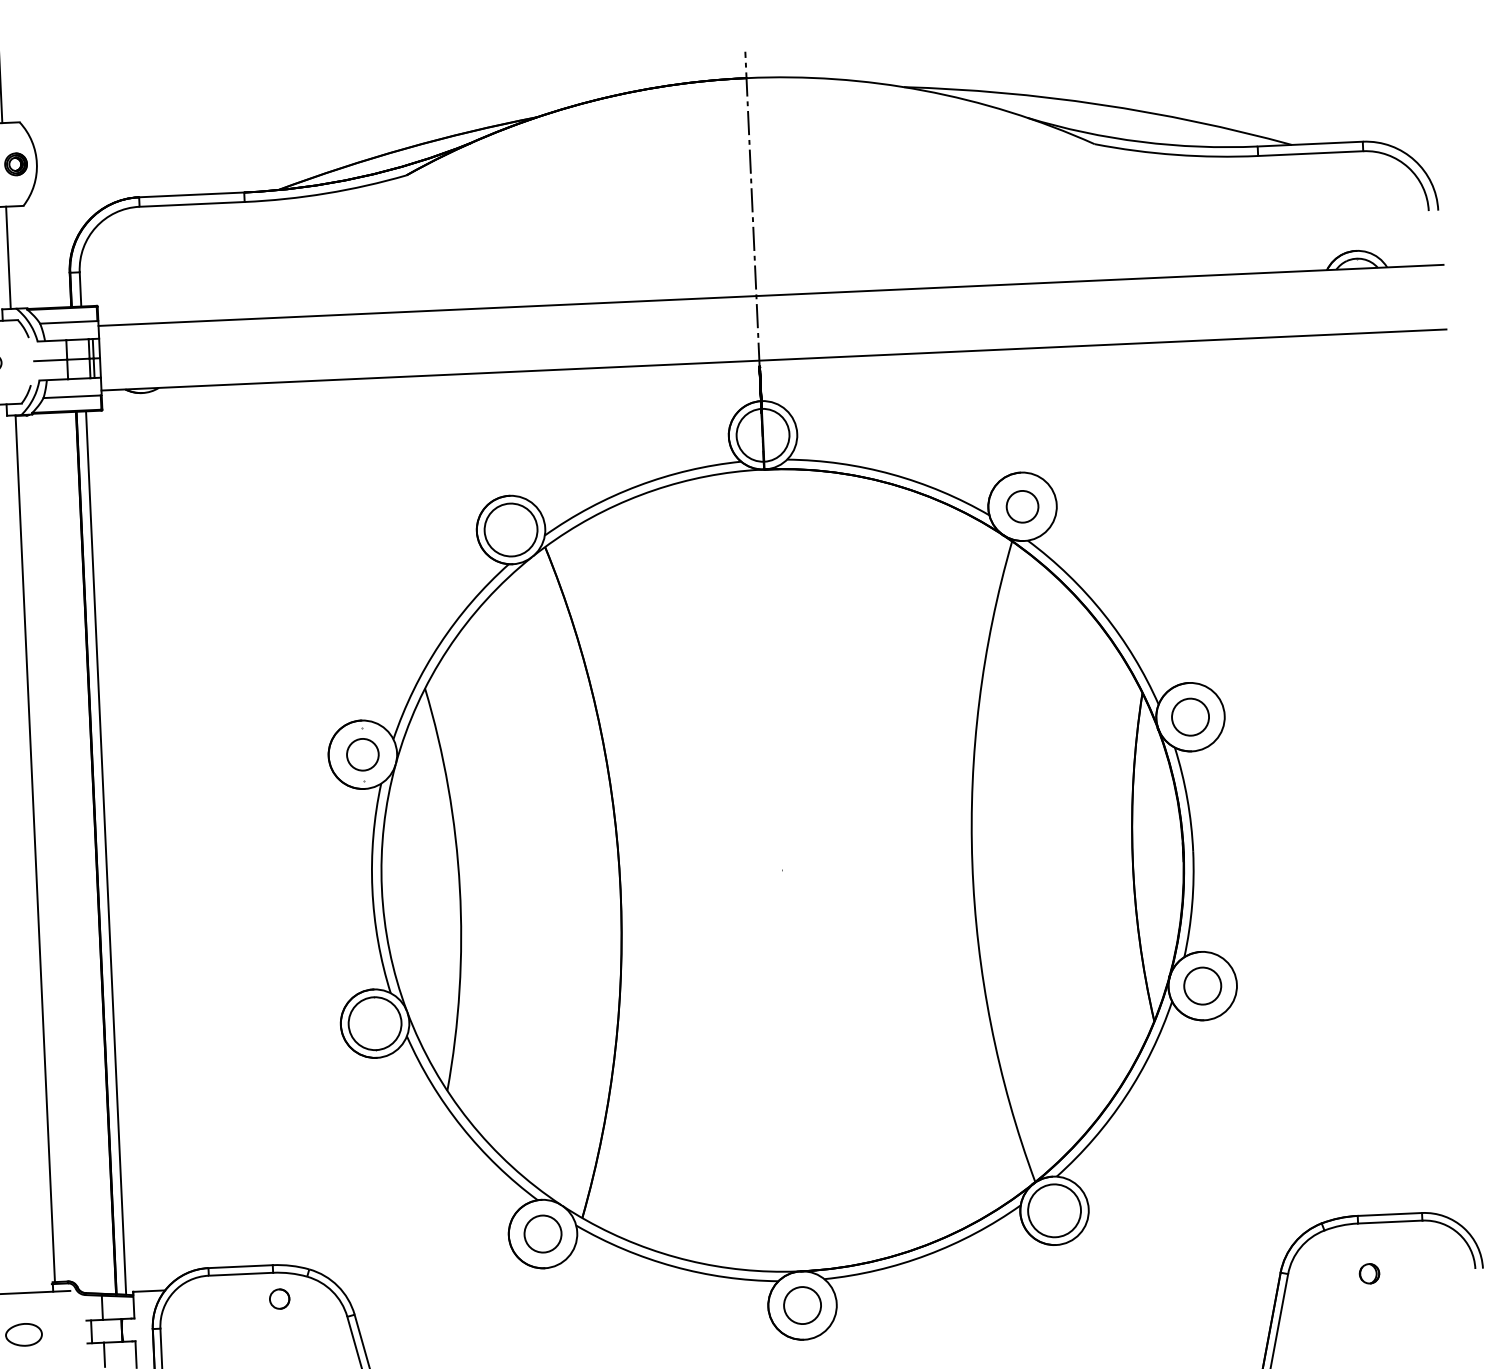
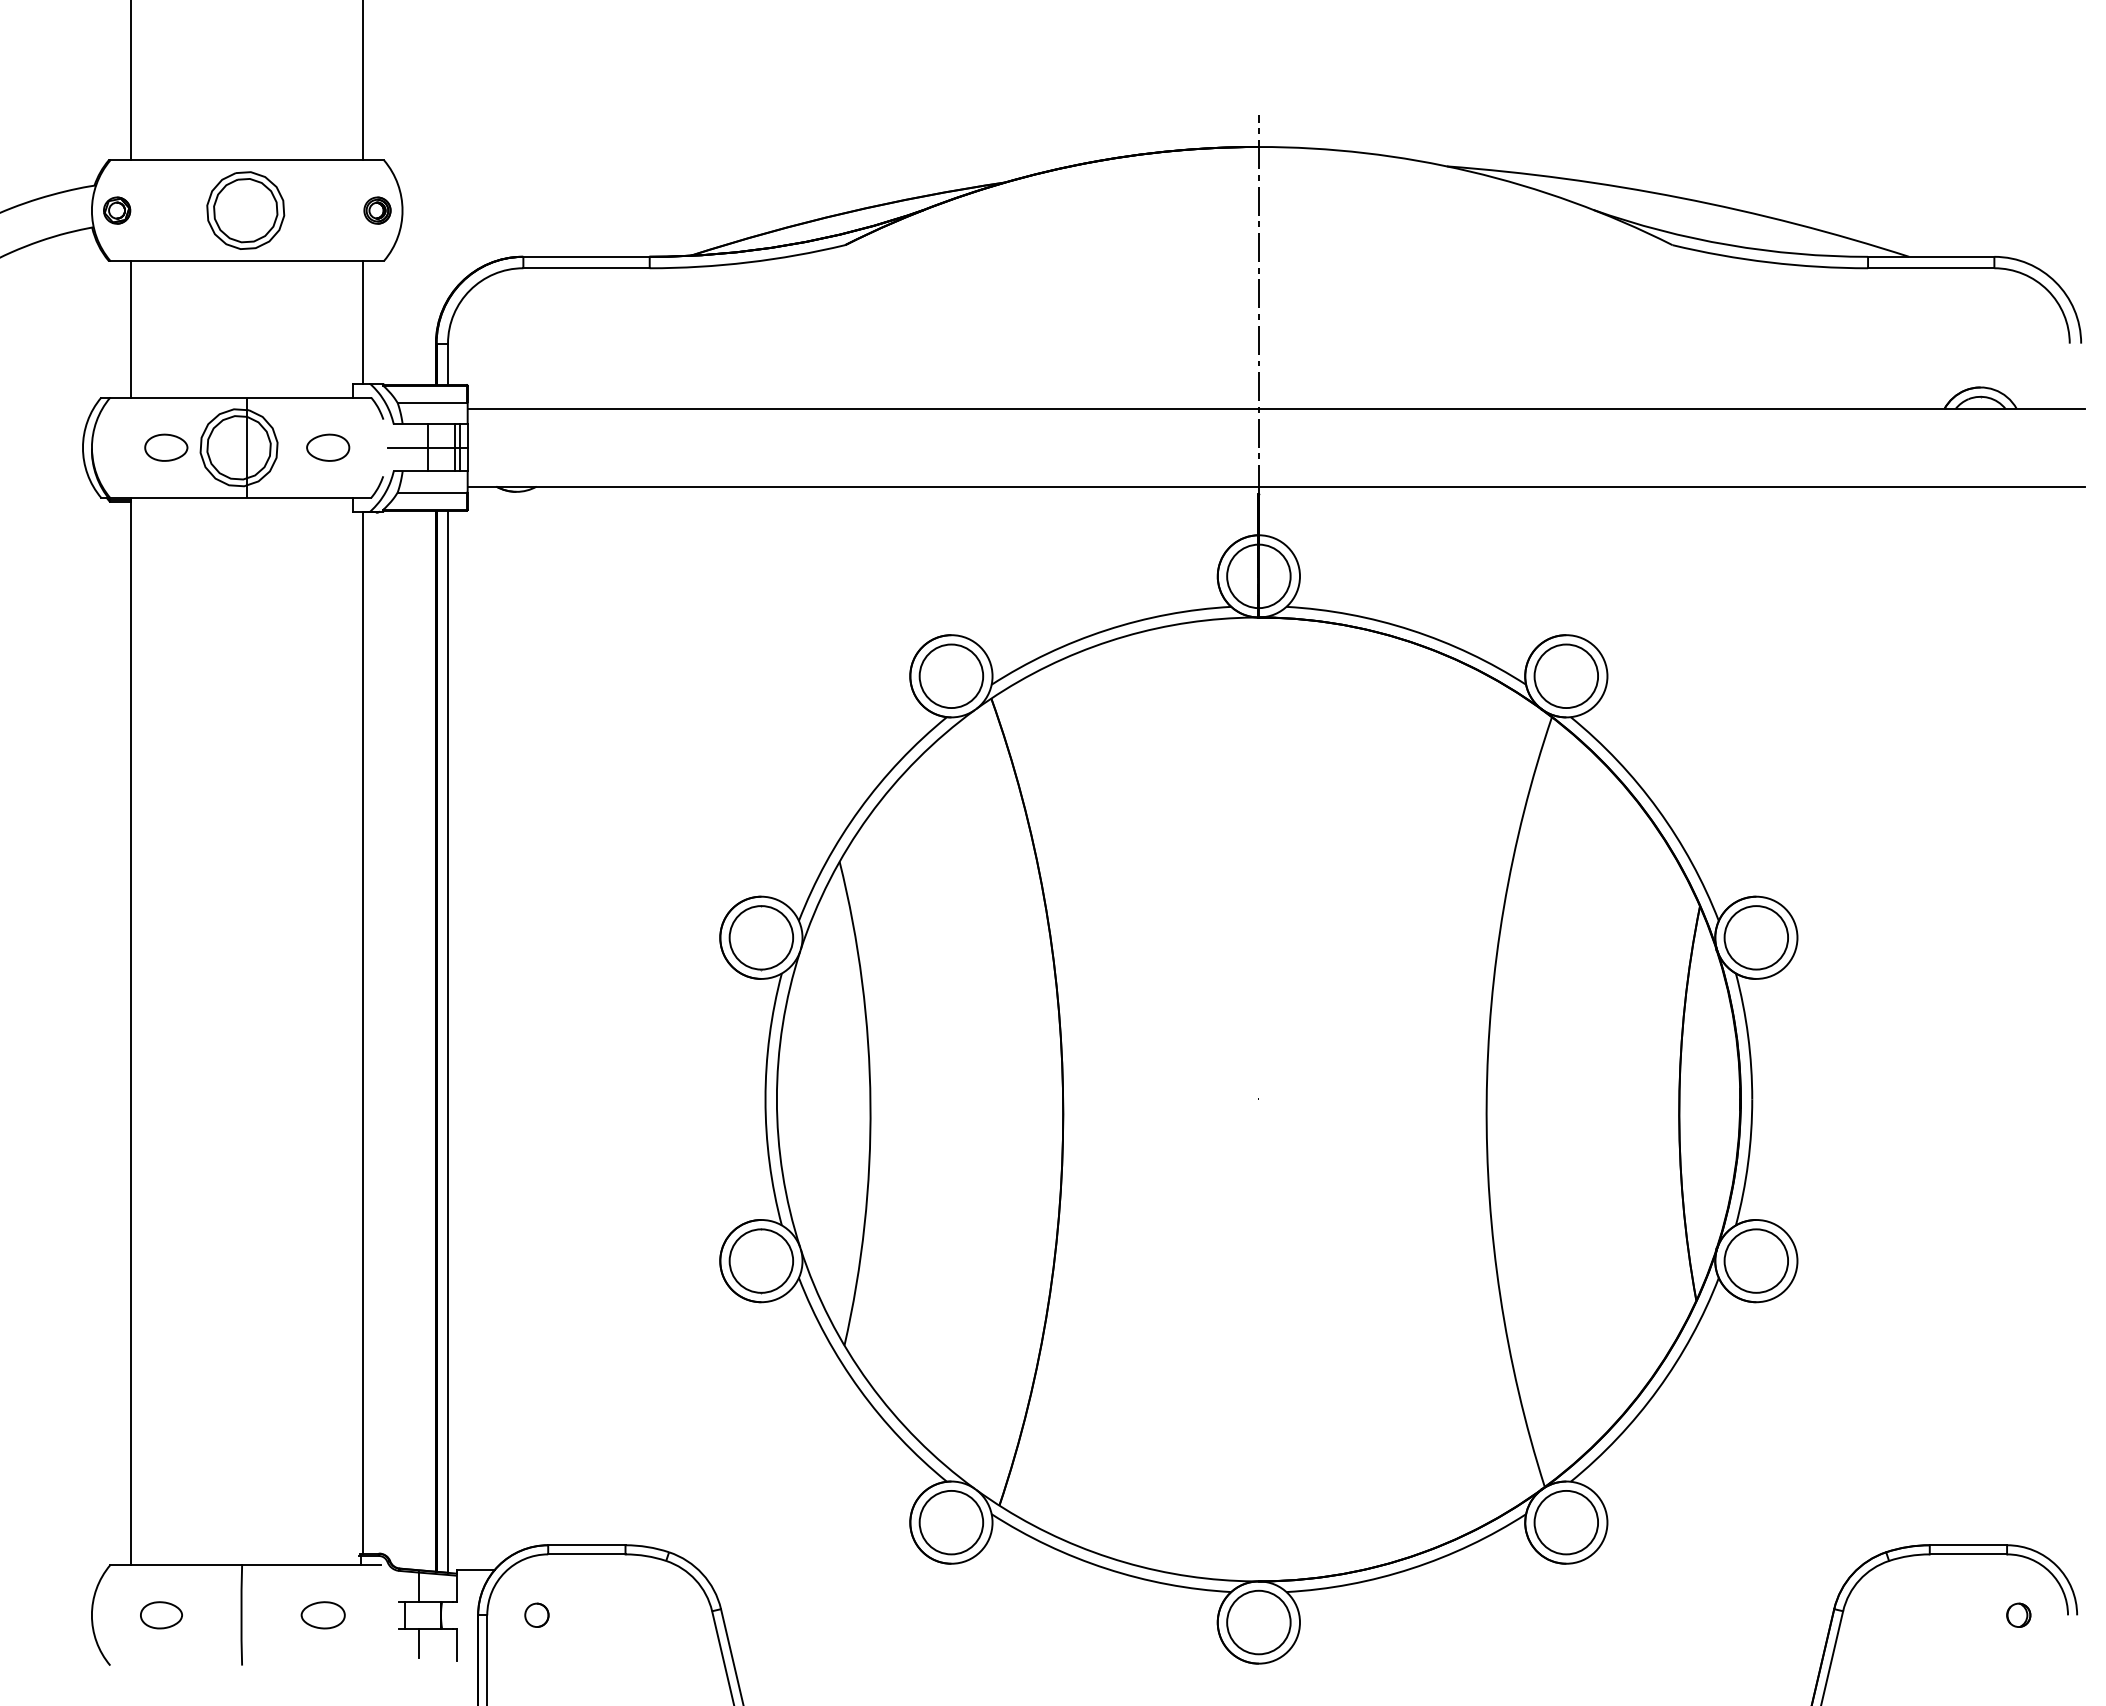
circle: (1022, 506) -> (1566, 676), size x1.67
circle: (1190, 716) -> (1756, 937), size x1.43
circle: (362, 754) -> (761, 937), size x1.67
circle: (1202, 985) -> (1756, 1260), size x1.43
circle: (543, 1233) -> (951, 1522), size x1.43
part: (1369, 1273) -> (2018, 1614), moved
circle: (279, 1298) -> (536, 1614), moved
circle: (802, 1305) -> (1258, 1622), size x1.43

